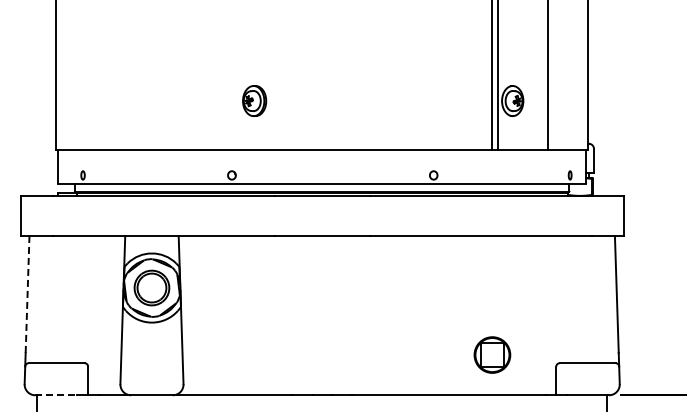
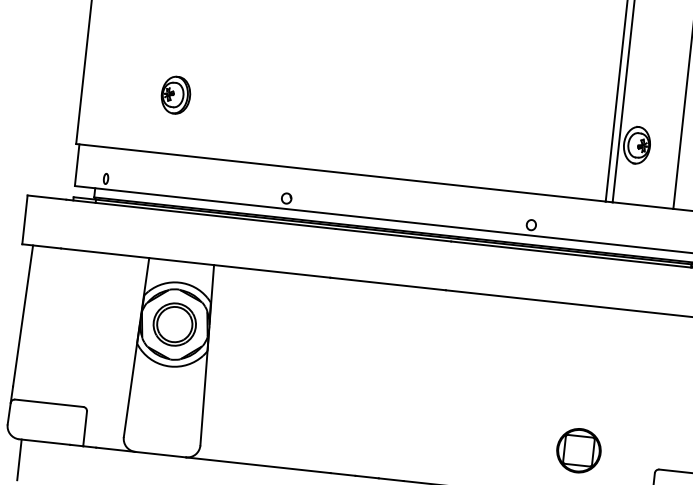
part: (254, 100) -> (175, 94), moved
line: (27, 294) -> (22, 316), dashed -> solid
line: (56, 395) -> (44, 442), dashed -> solid

